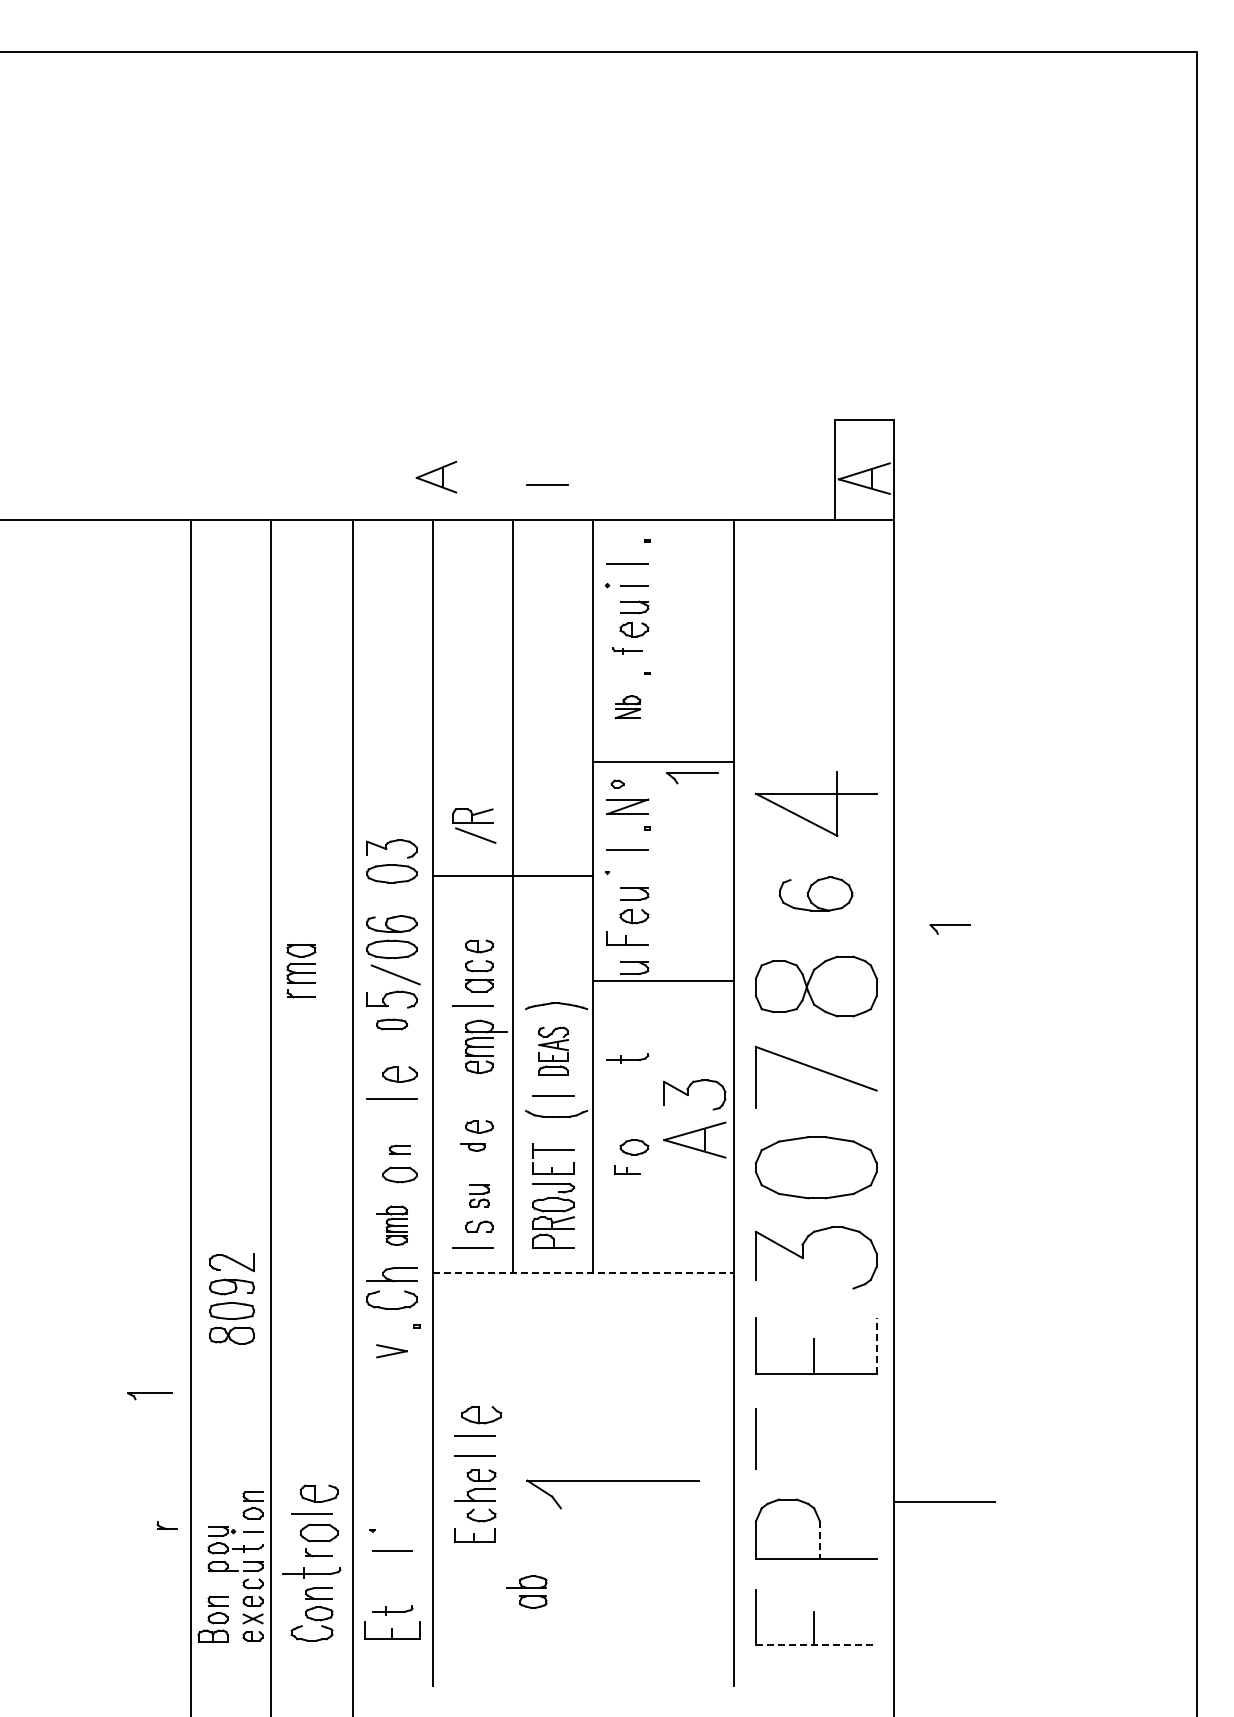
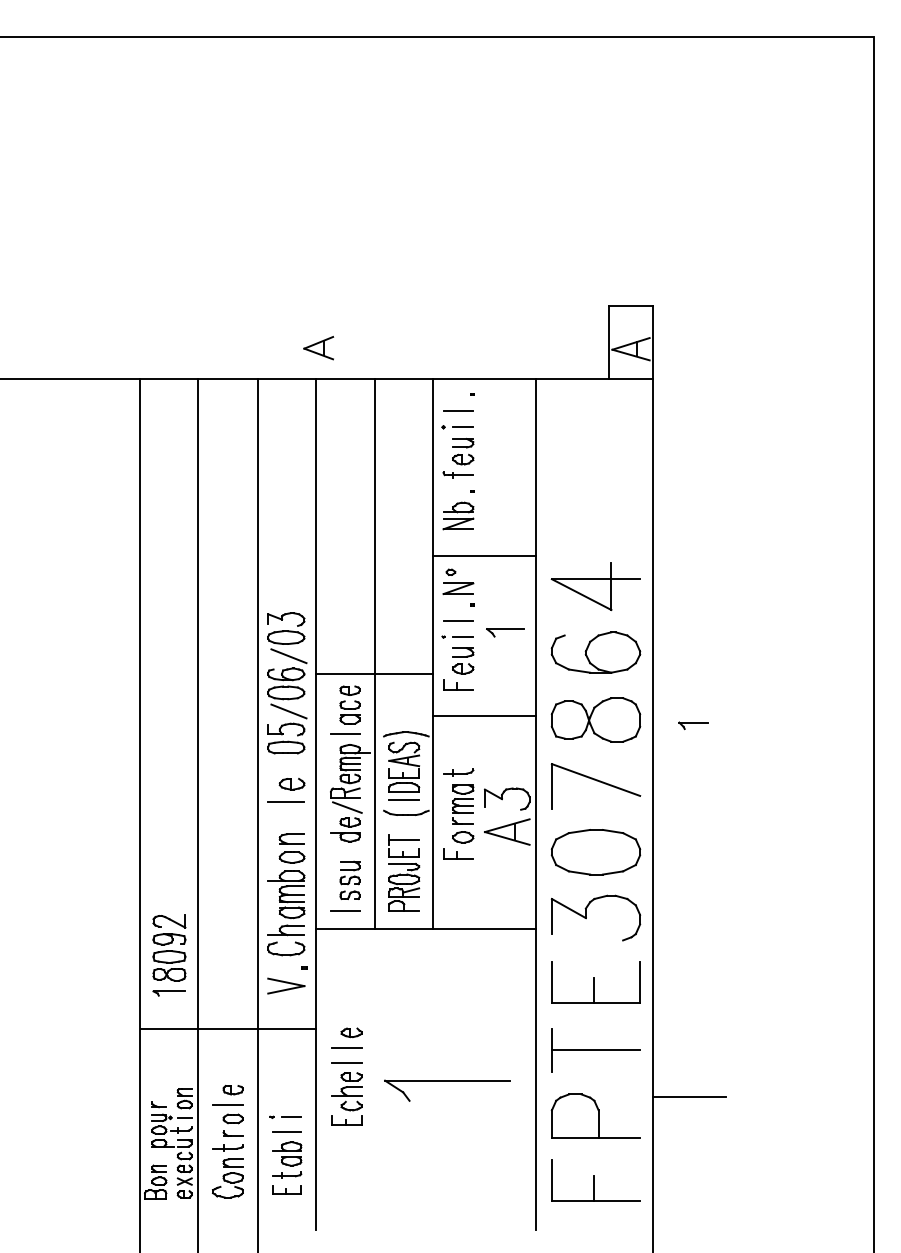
line: (547, 484) -> (399, 353), removed
part: (627, 650) -> (458, 474), size x1.43
part: (627, 707) -> (458, 516), size x1.67
part: (692, 778) -> (505, 633), moved
part: (474, 825) -> (346, 800), moved
line: (634, 872) -> (463, 636), added
line: (512, 876) -> (374, 673), moved
part: (815, 893) -> (595, 652), size x1.67
line: (395, 898) -> (288, 655), added
part: (949, 929) -> (693, 725), moved
part: (634, 967) -> (463, 706), removed
part: (301, 971) -> (463, 804), moved
part: (391, 1024) -> (285, 747), size x1.67
part: (553, 1050) -> (404, 766), size x1.43
part: (472, 1147) -> (345, 837), size x1.67
part: (399, 1149) -> (291, 838), size x1.67
part: (627, 1169) -> (458, 853), size x1.67
part: (479, 1195) -> (350, 872), size x1.43
part: (391, 1225) -> (285, 894), size x1.67
line: (583, 1272) -> (426, 928), dashed -> solid
line: (876, 1345) -> (639, 982), dashed -> solid
part: (391, 1351) -> (285, 986), size x1.67
part: (149, 1396) -> (169, 993), moved
line: (312, 1409) -> (228, 1028), added
part: (481, 1414) -> (351, 1032), size x0.71
line: (815, 1438) -> (595, 1049), added
part: (319, 1493) -> (233, 1090), size x0.71
part: (166, 1525) -> (158, 1104), moved
line: (399, 1530) -> (291, 1117), added
part: (319, 1532) -> (233, 1118), size x0.71
line: (819, 1540) -> (598, 1124), dashed -> solid
part: (312, 1572) -> (228, 1147), size x0.71
part: (526, 1592) -> (286, 1154), moved
part: (392, 1630) -> (286, 1190), size x0.71
line: (816, 1645) -> (596, 1201), dashed -> solid

